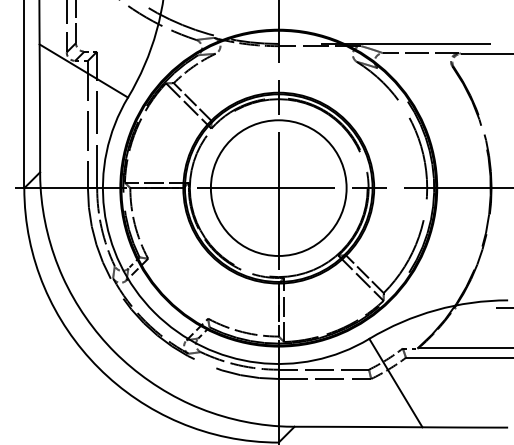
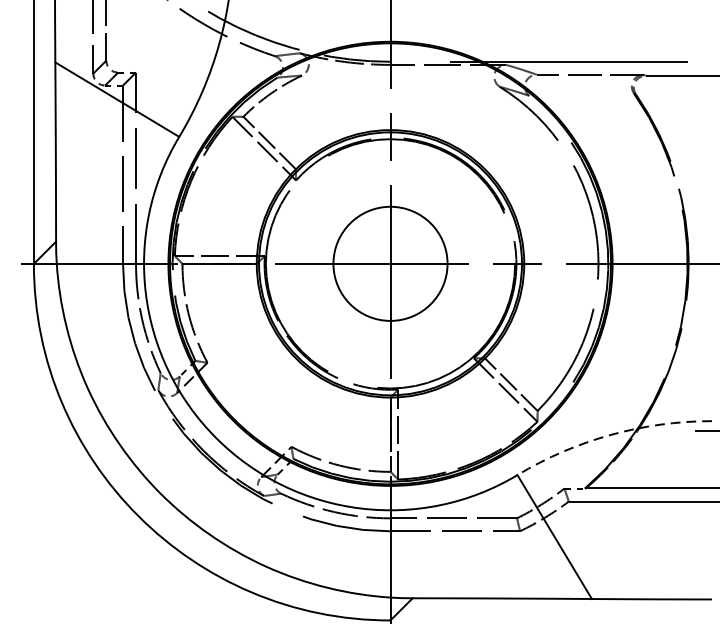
circle: (278, 187) -> (390, 262), size x0.6
arc: (436, 310) -> (611, 435), solid -> dashed

